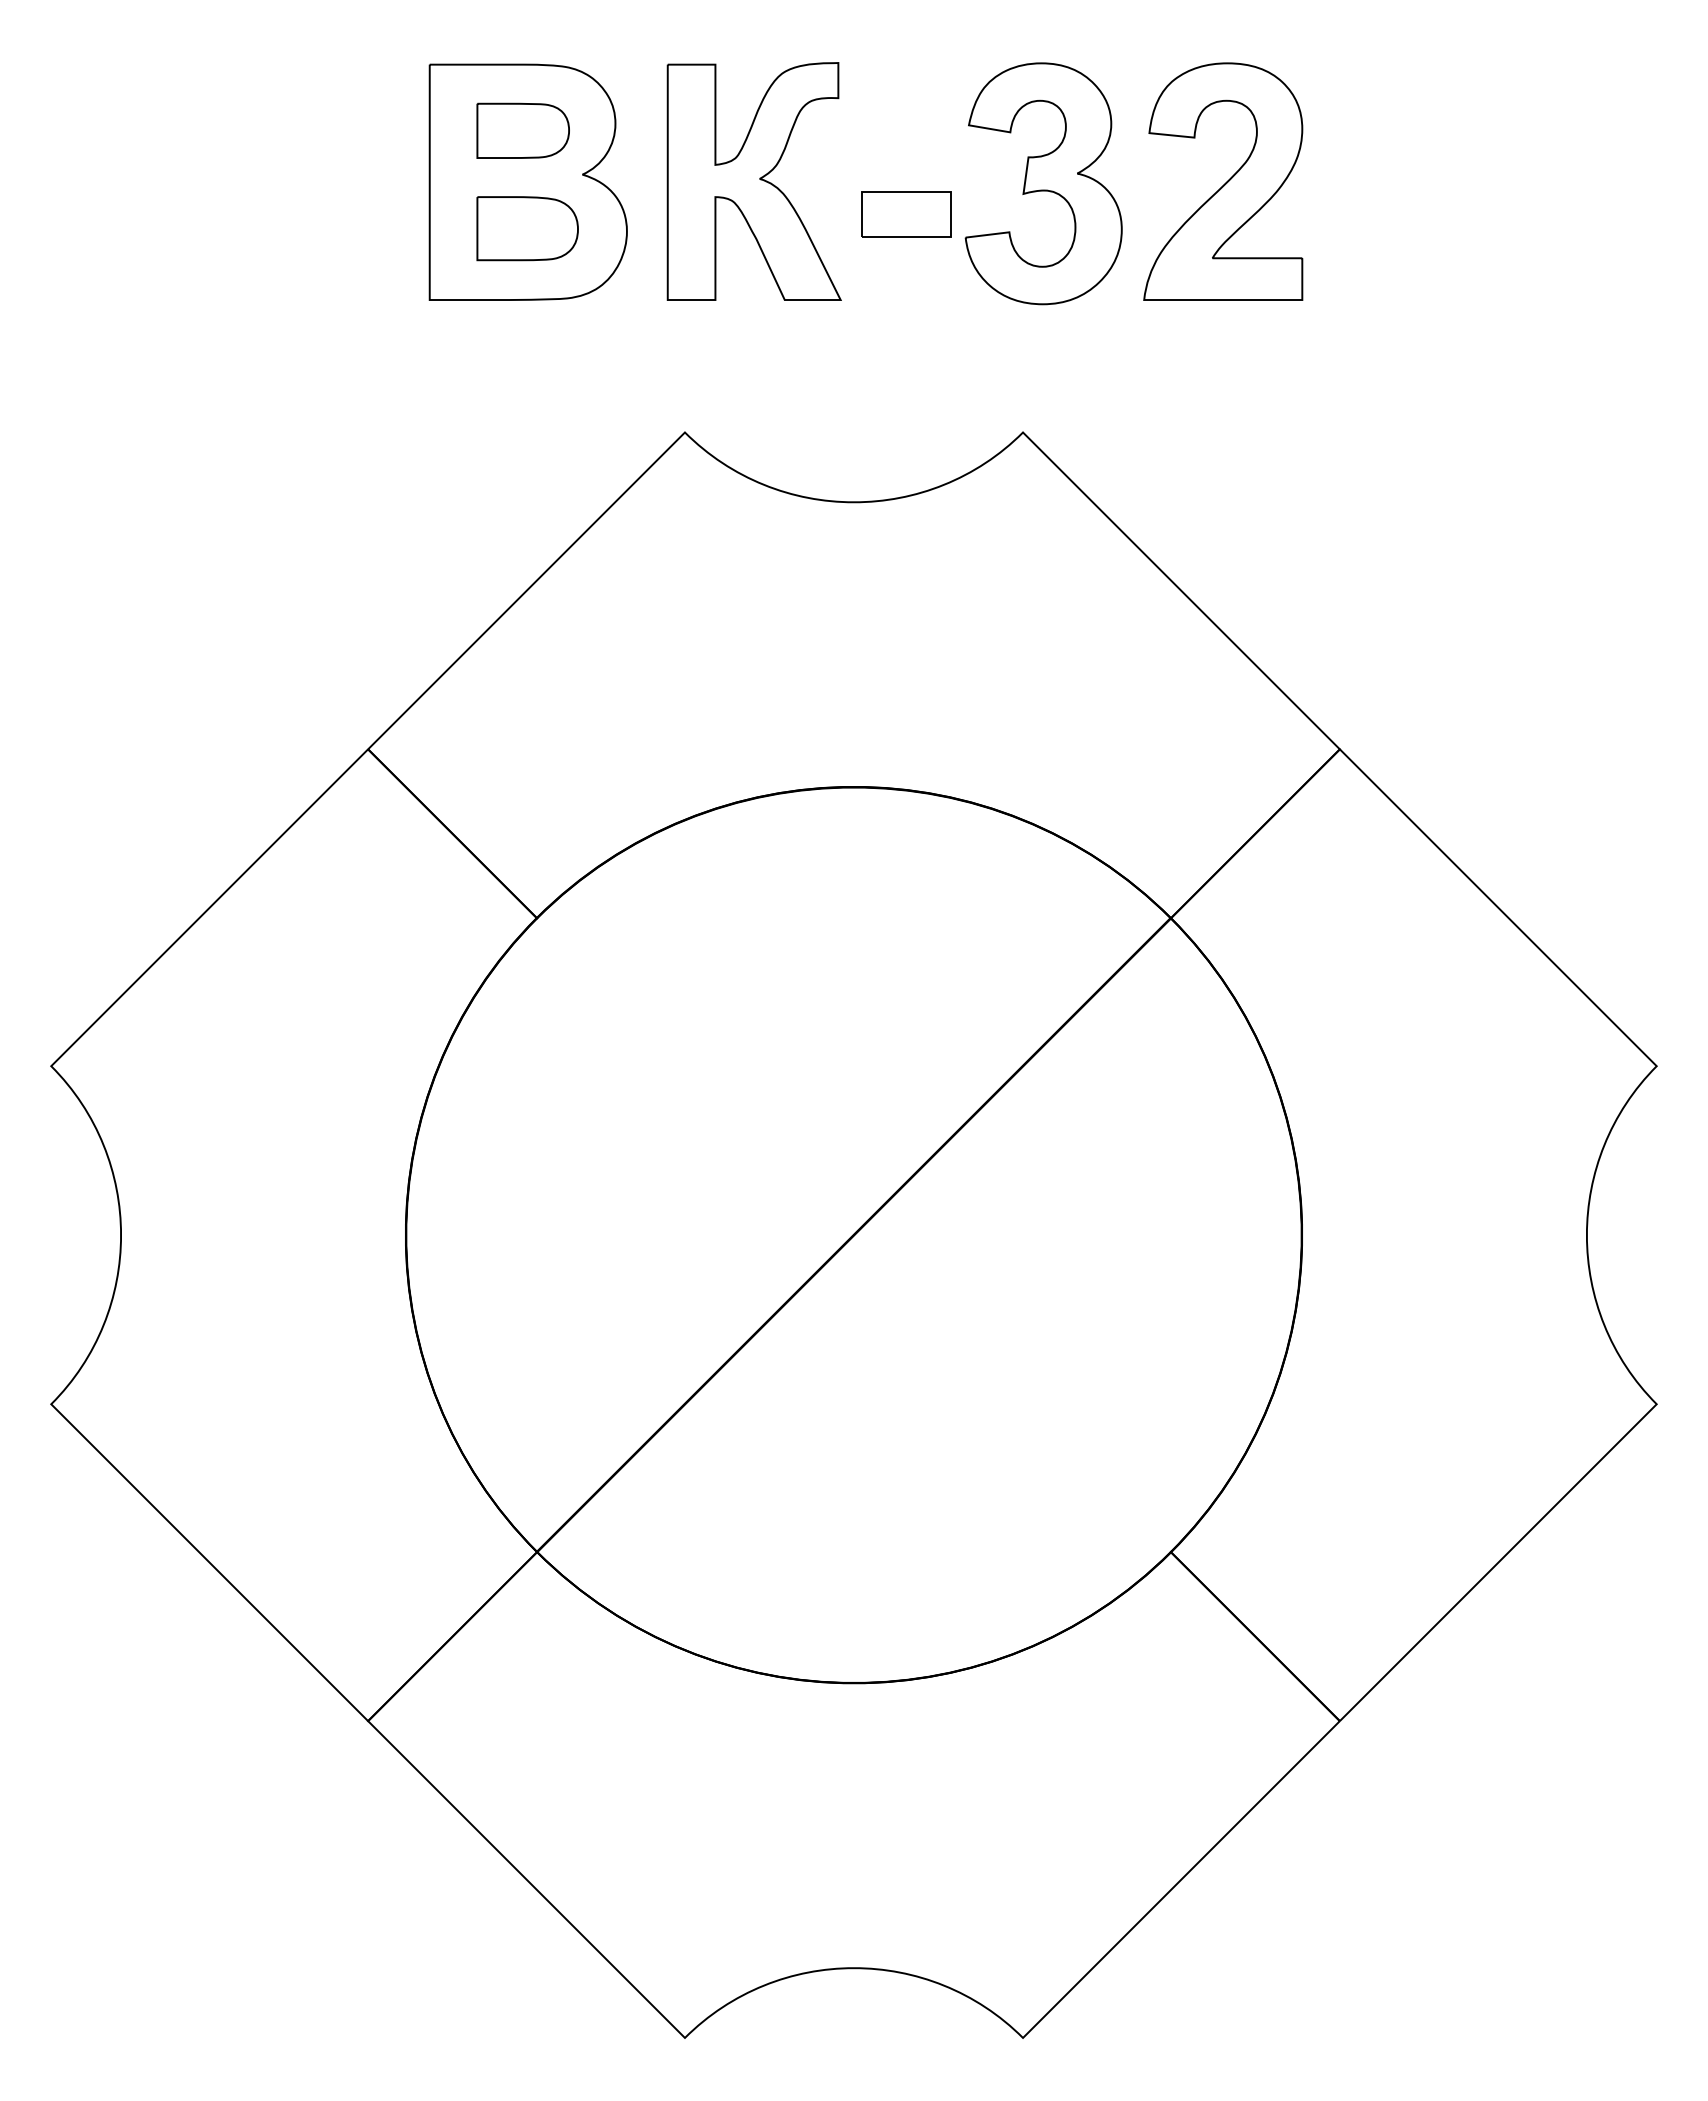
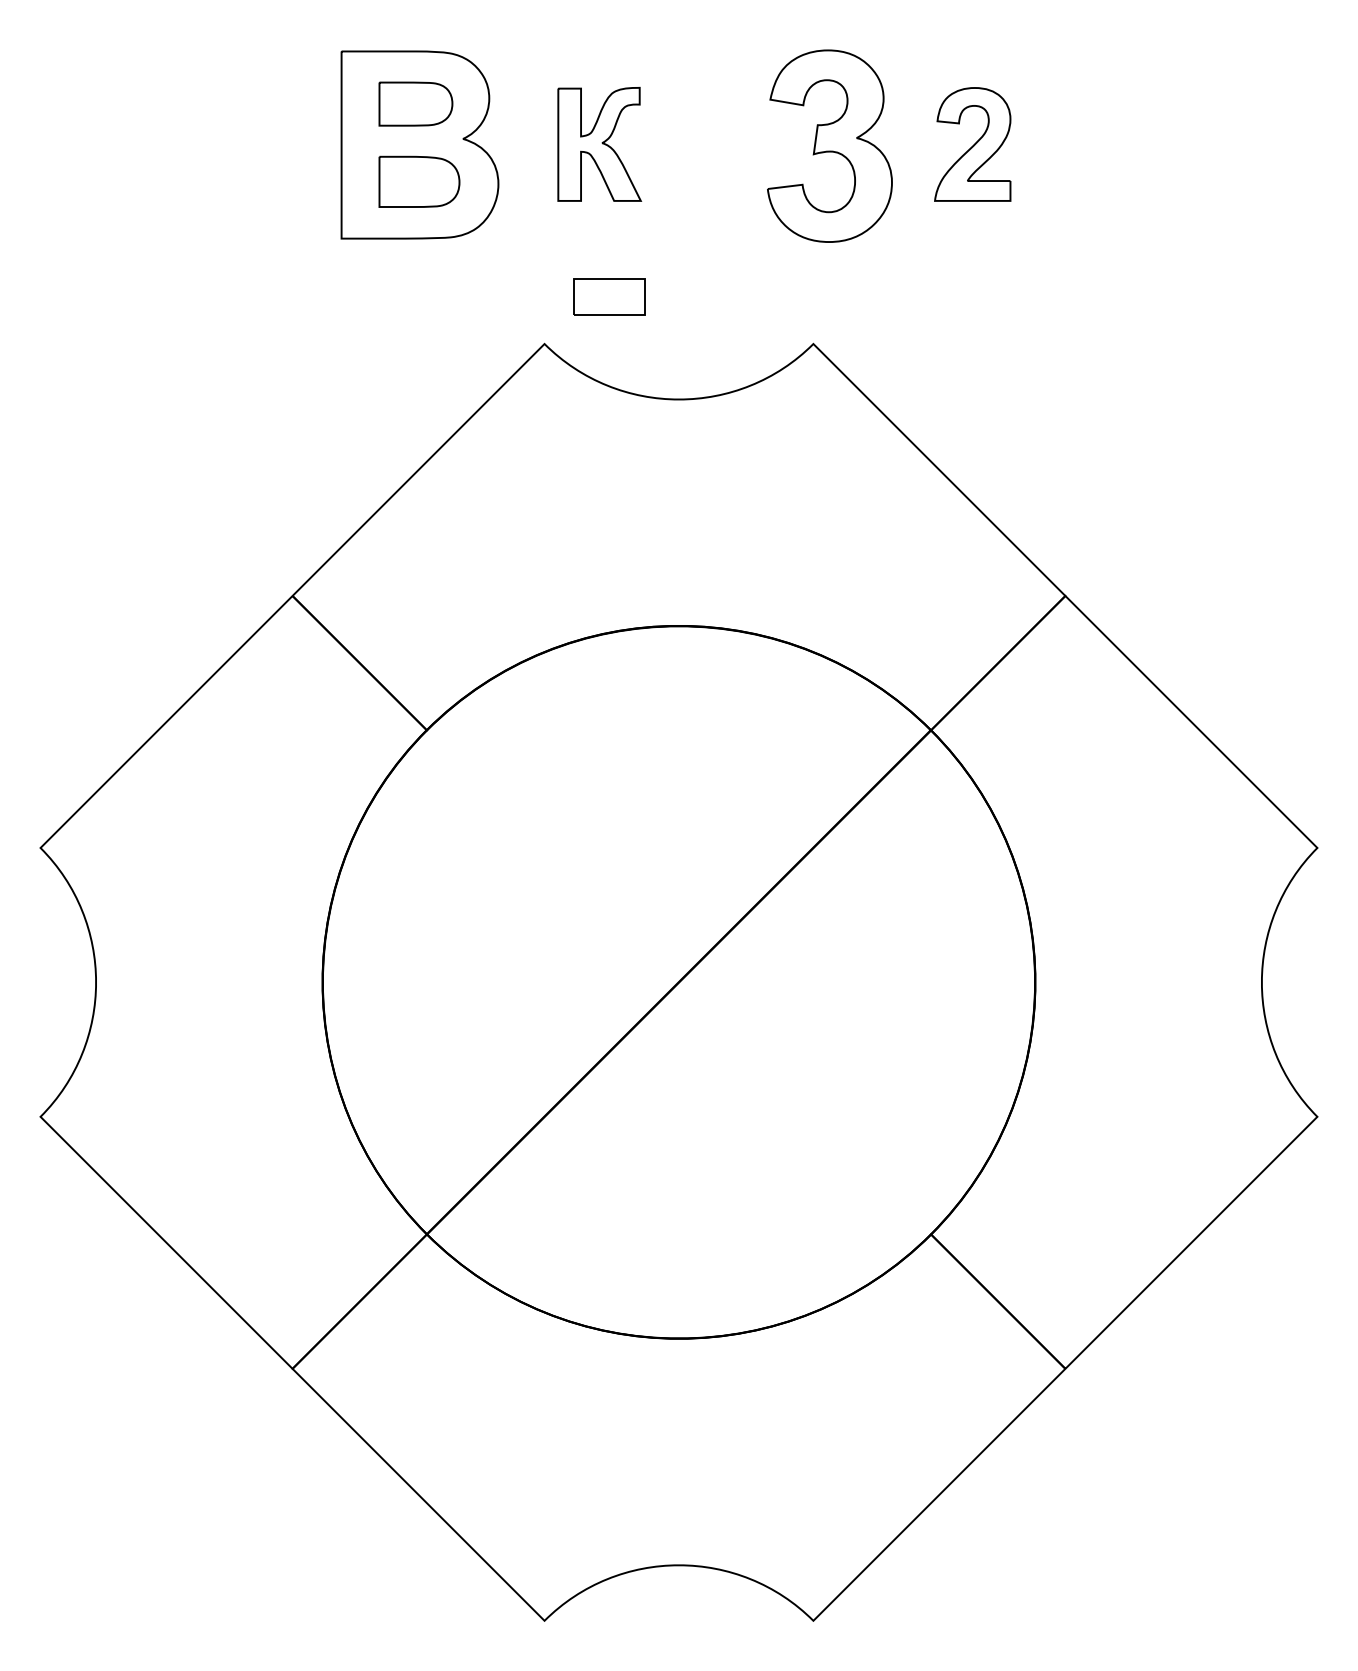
part: (753, 181) -> (599, 144), size x0.6
part: (1223, 181) -> (972, 144), size x0.6
part: (906, 214) -> (609, 297), moved

